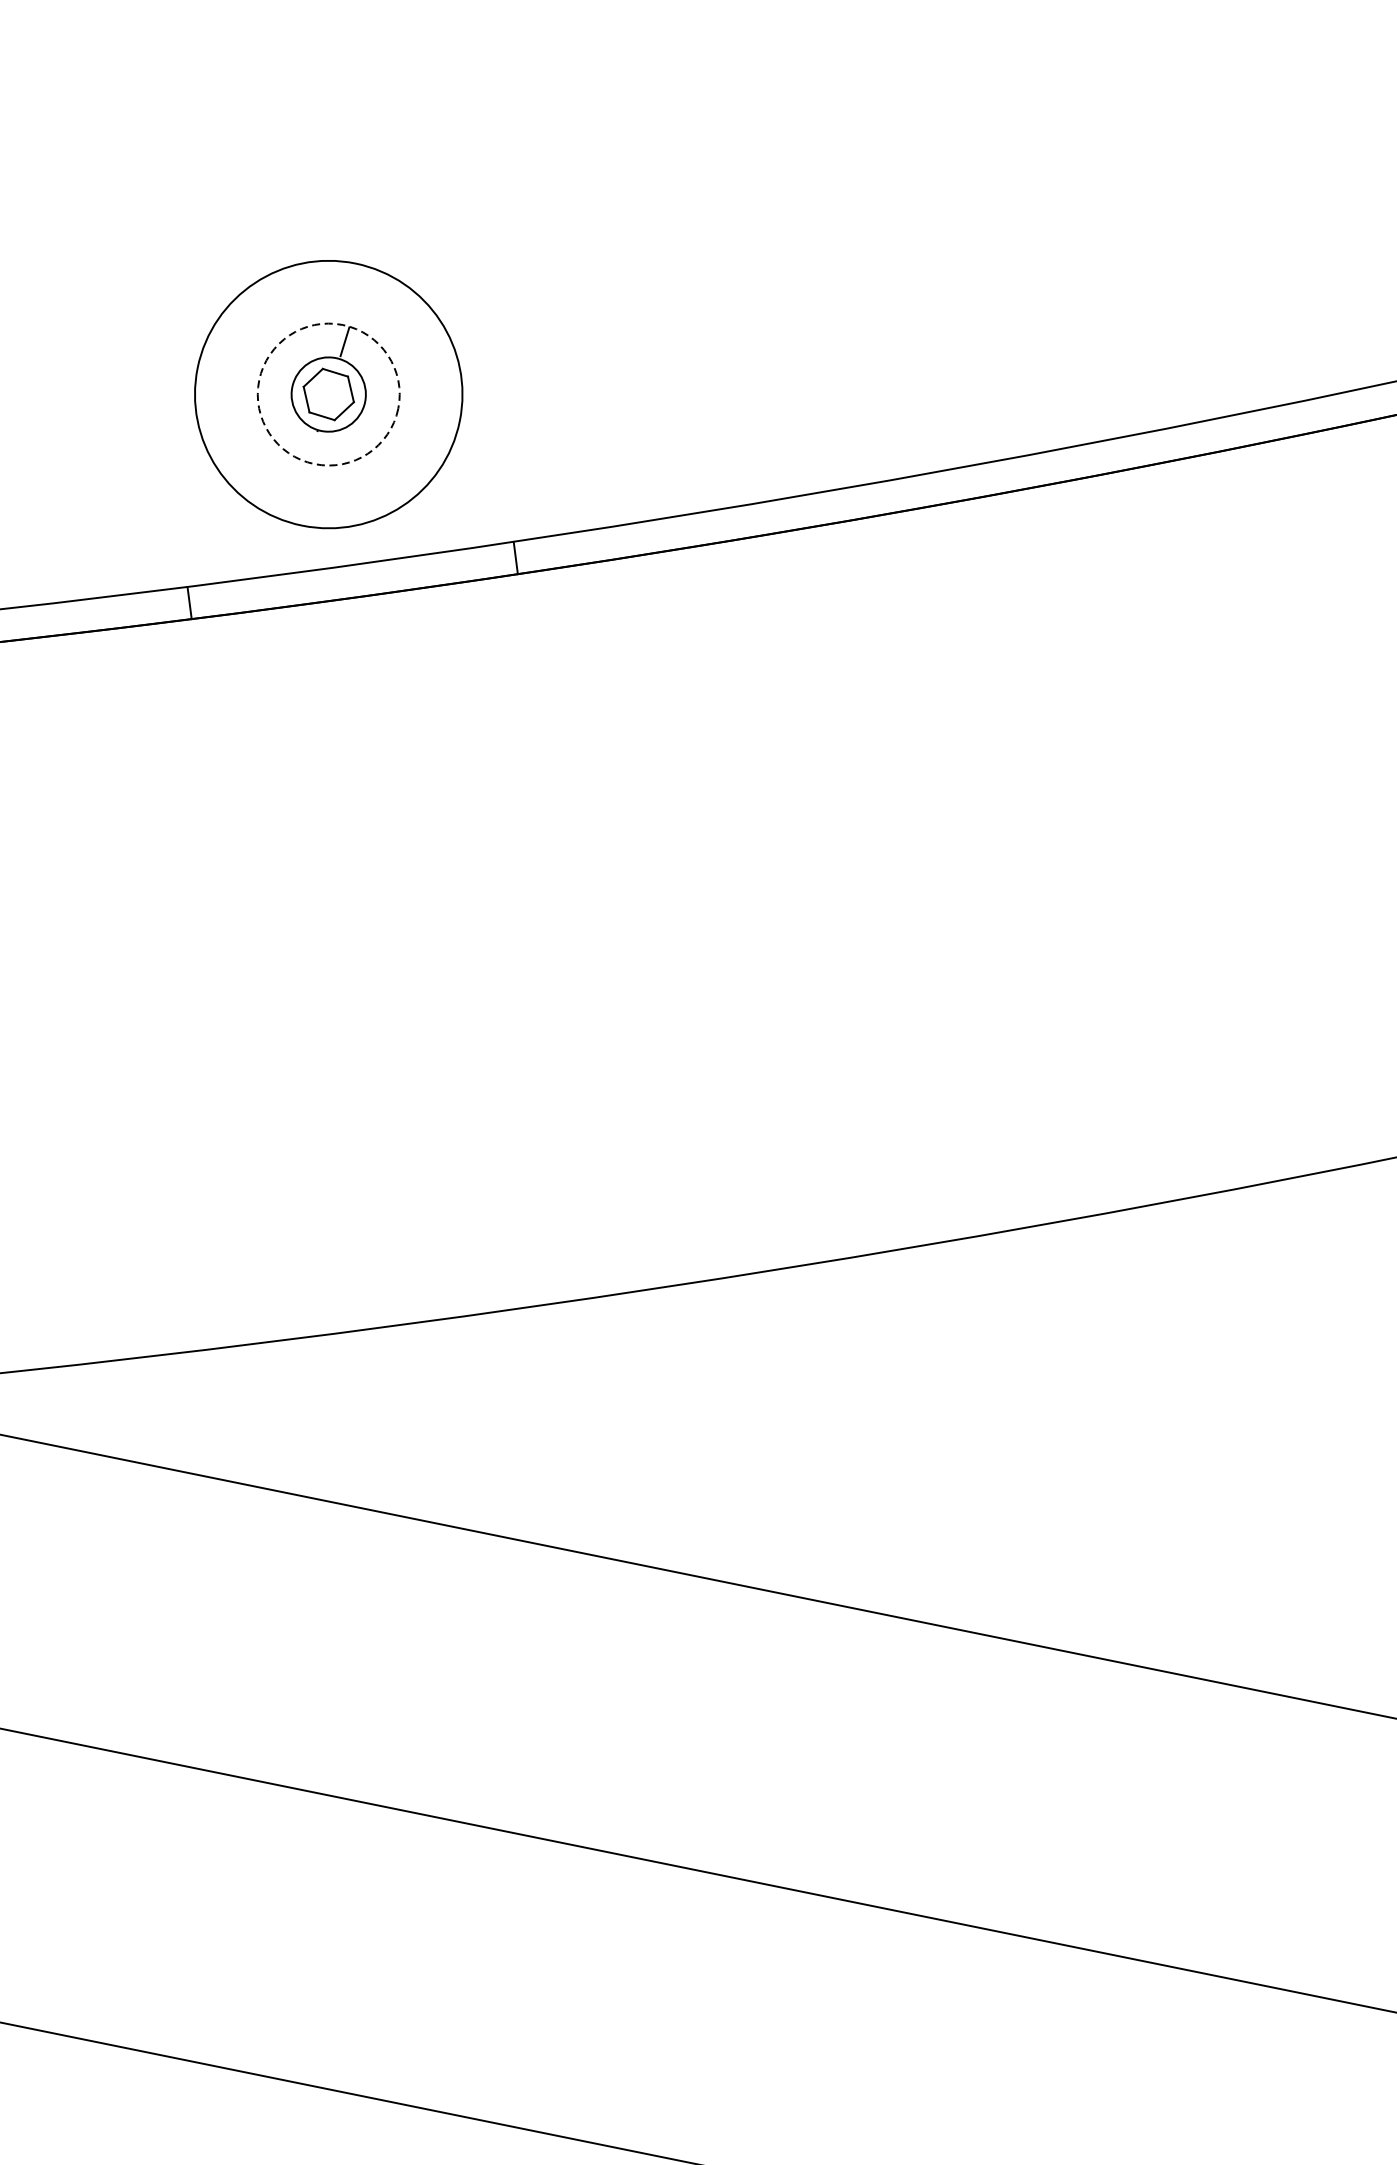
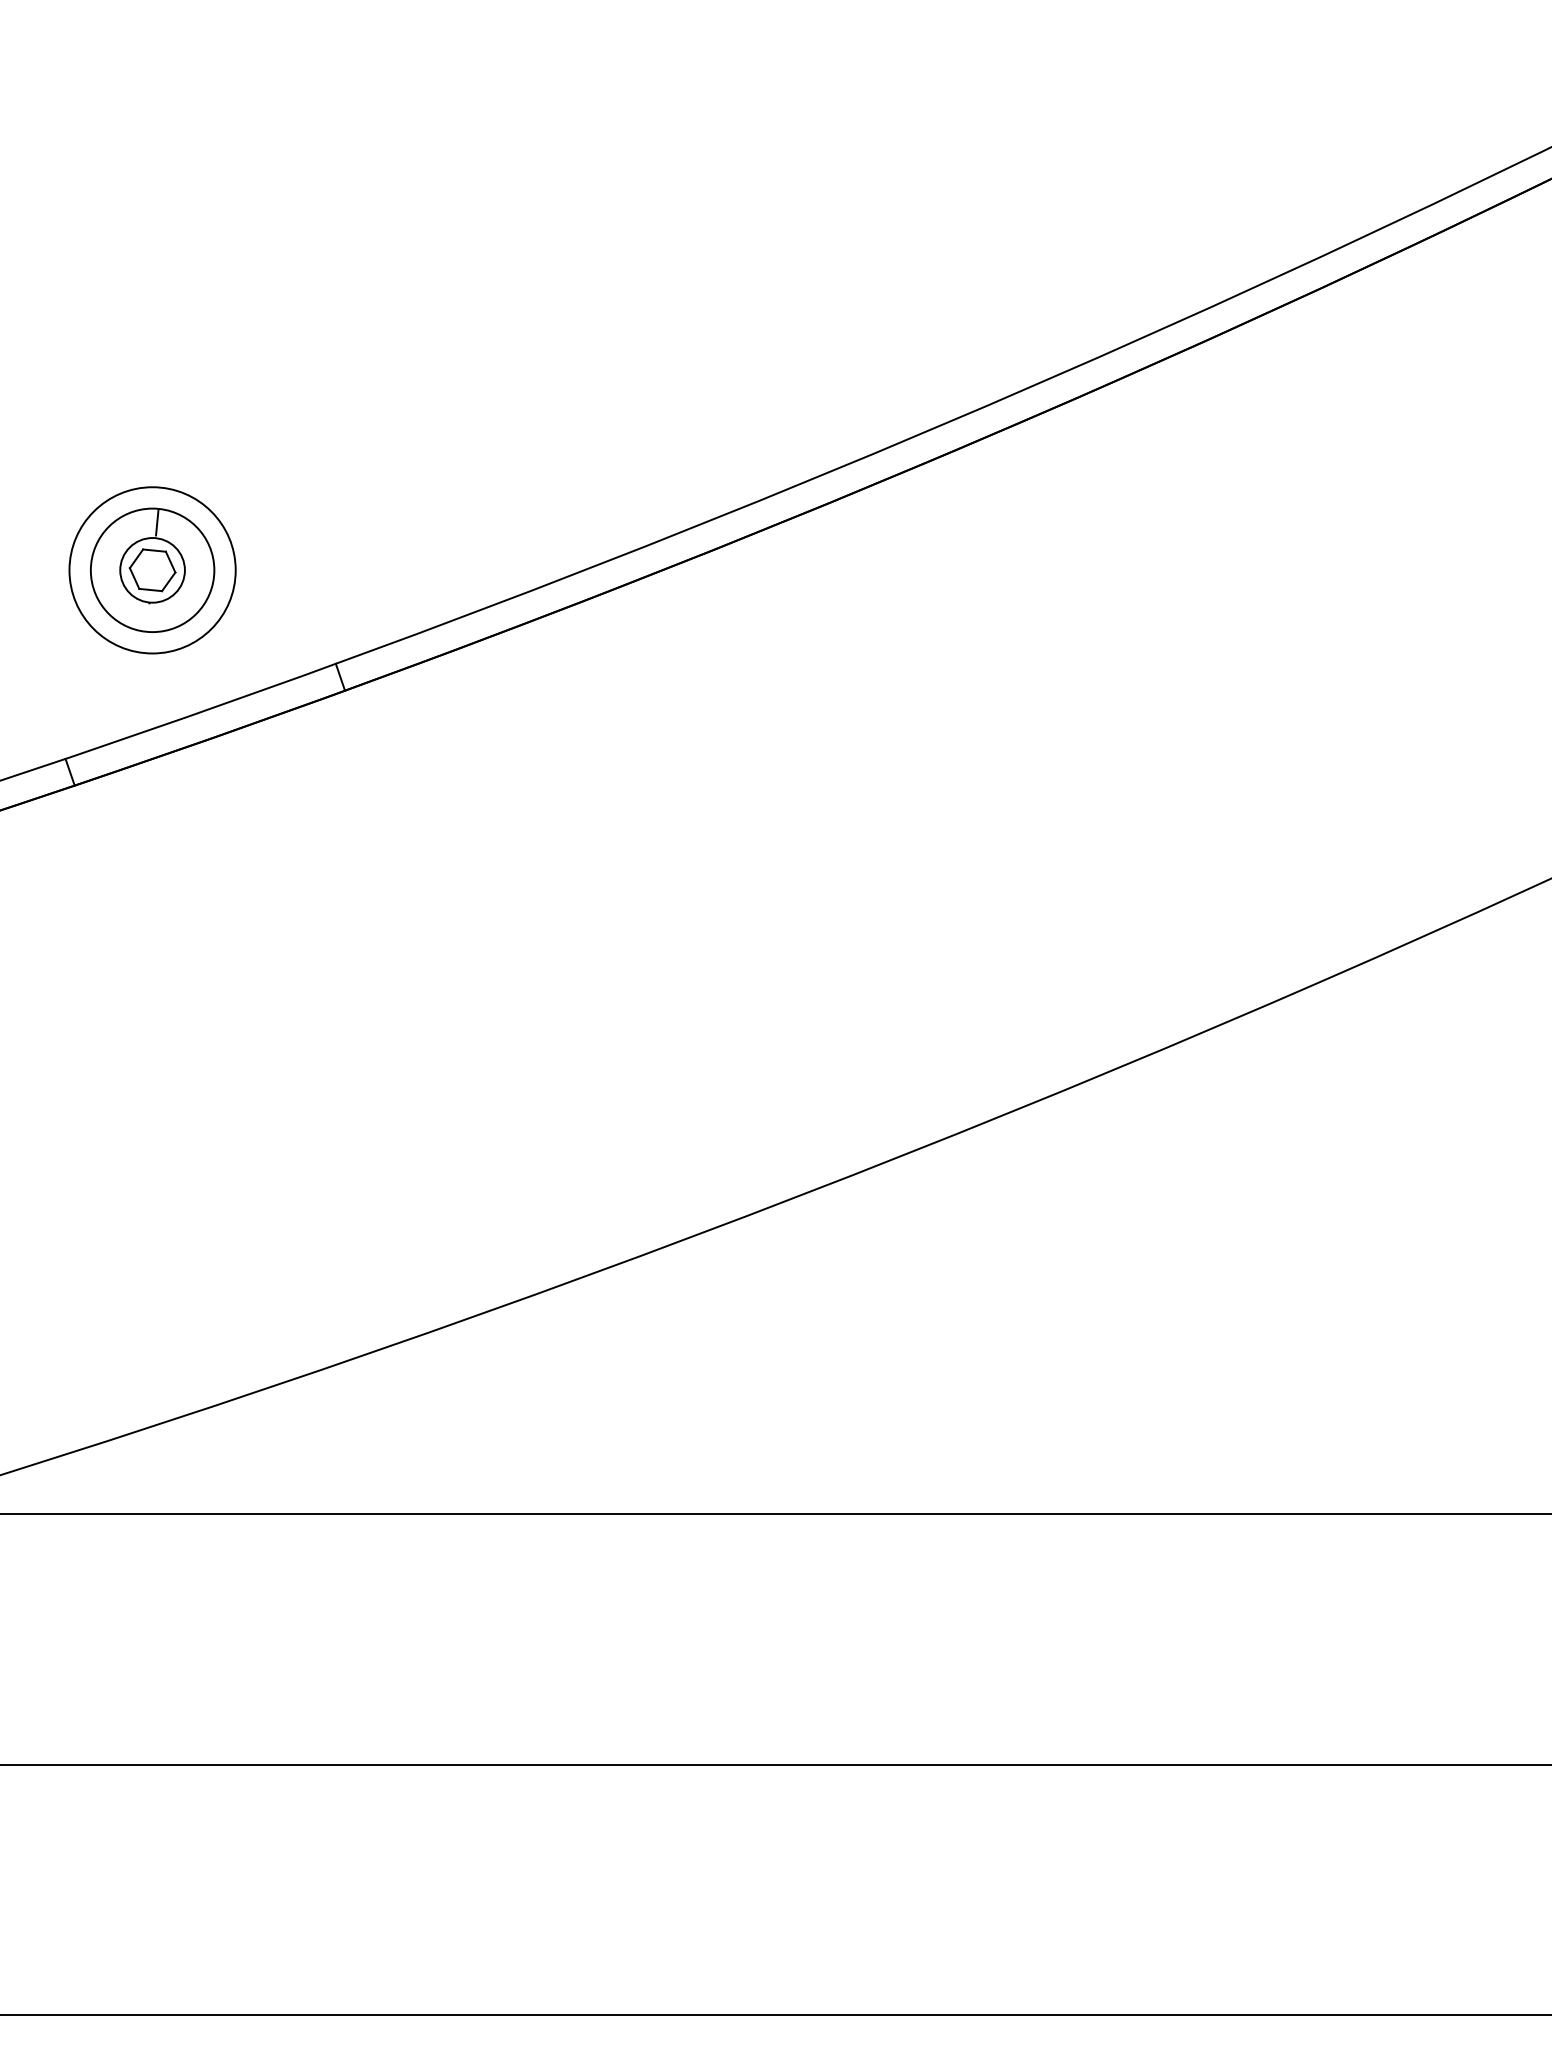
circle: (328, 394) -> (152, 570), dashed -> solid
circle: (328, 394) -> (152, 570), size x0.71

